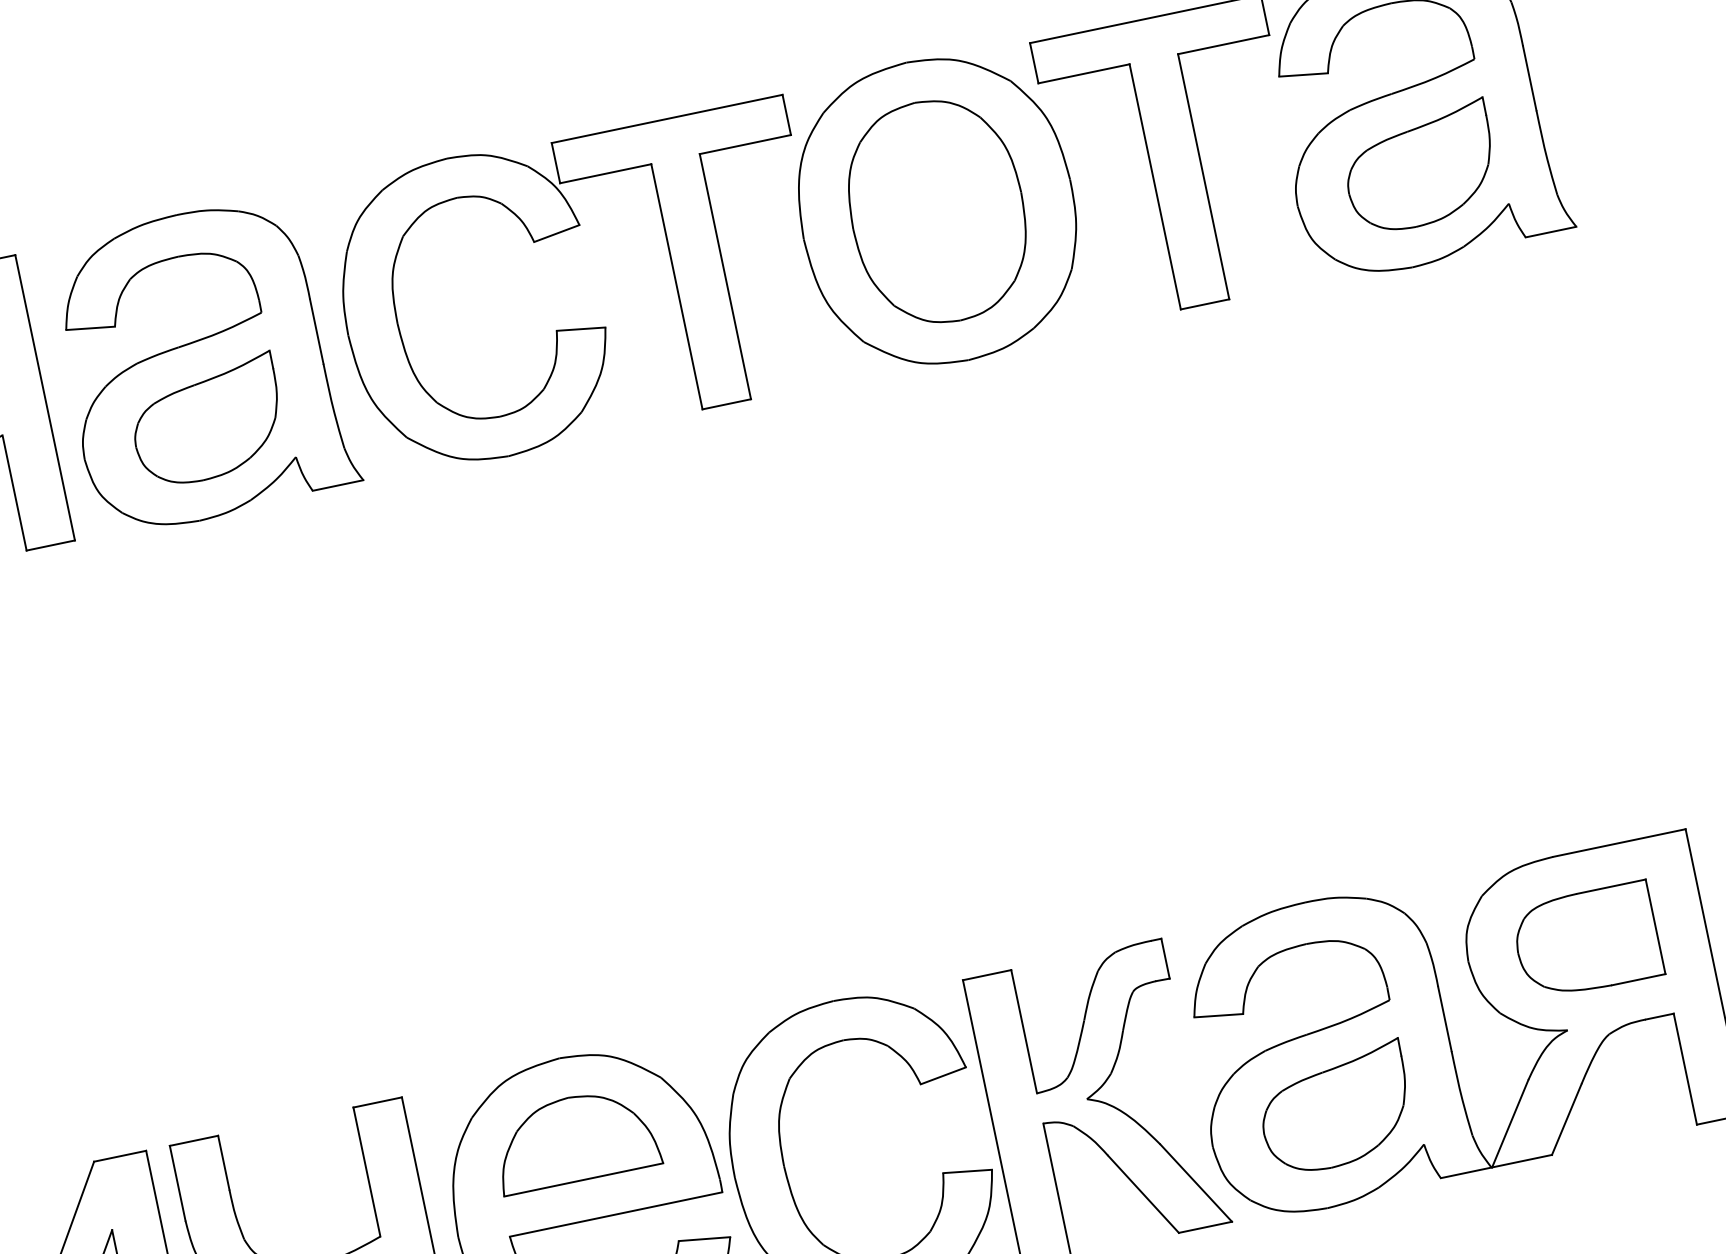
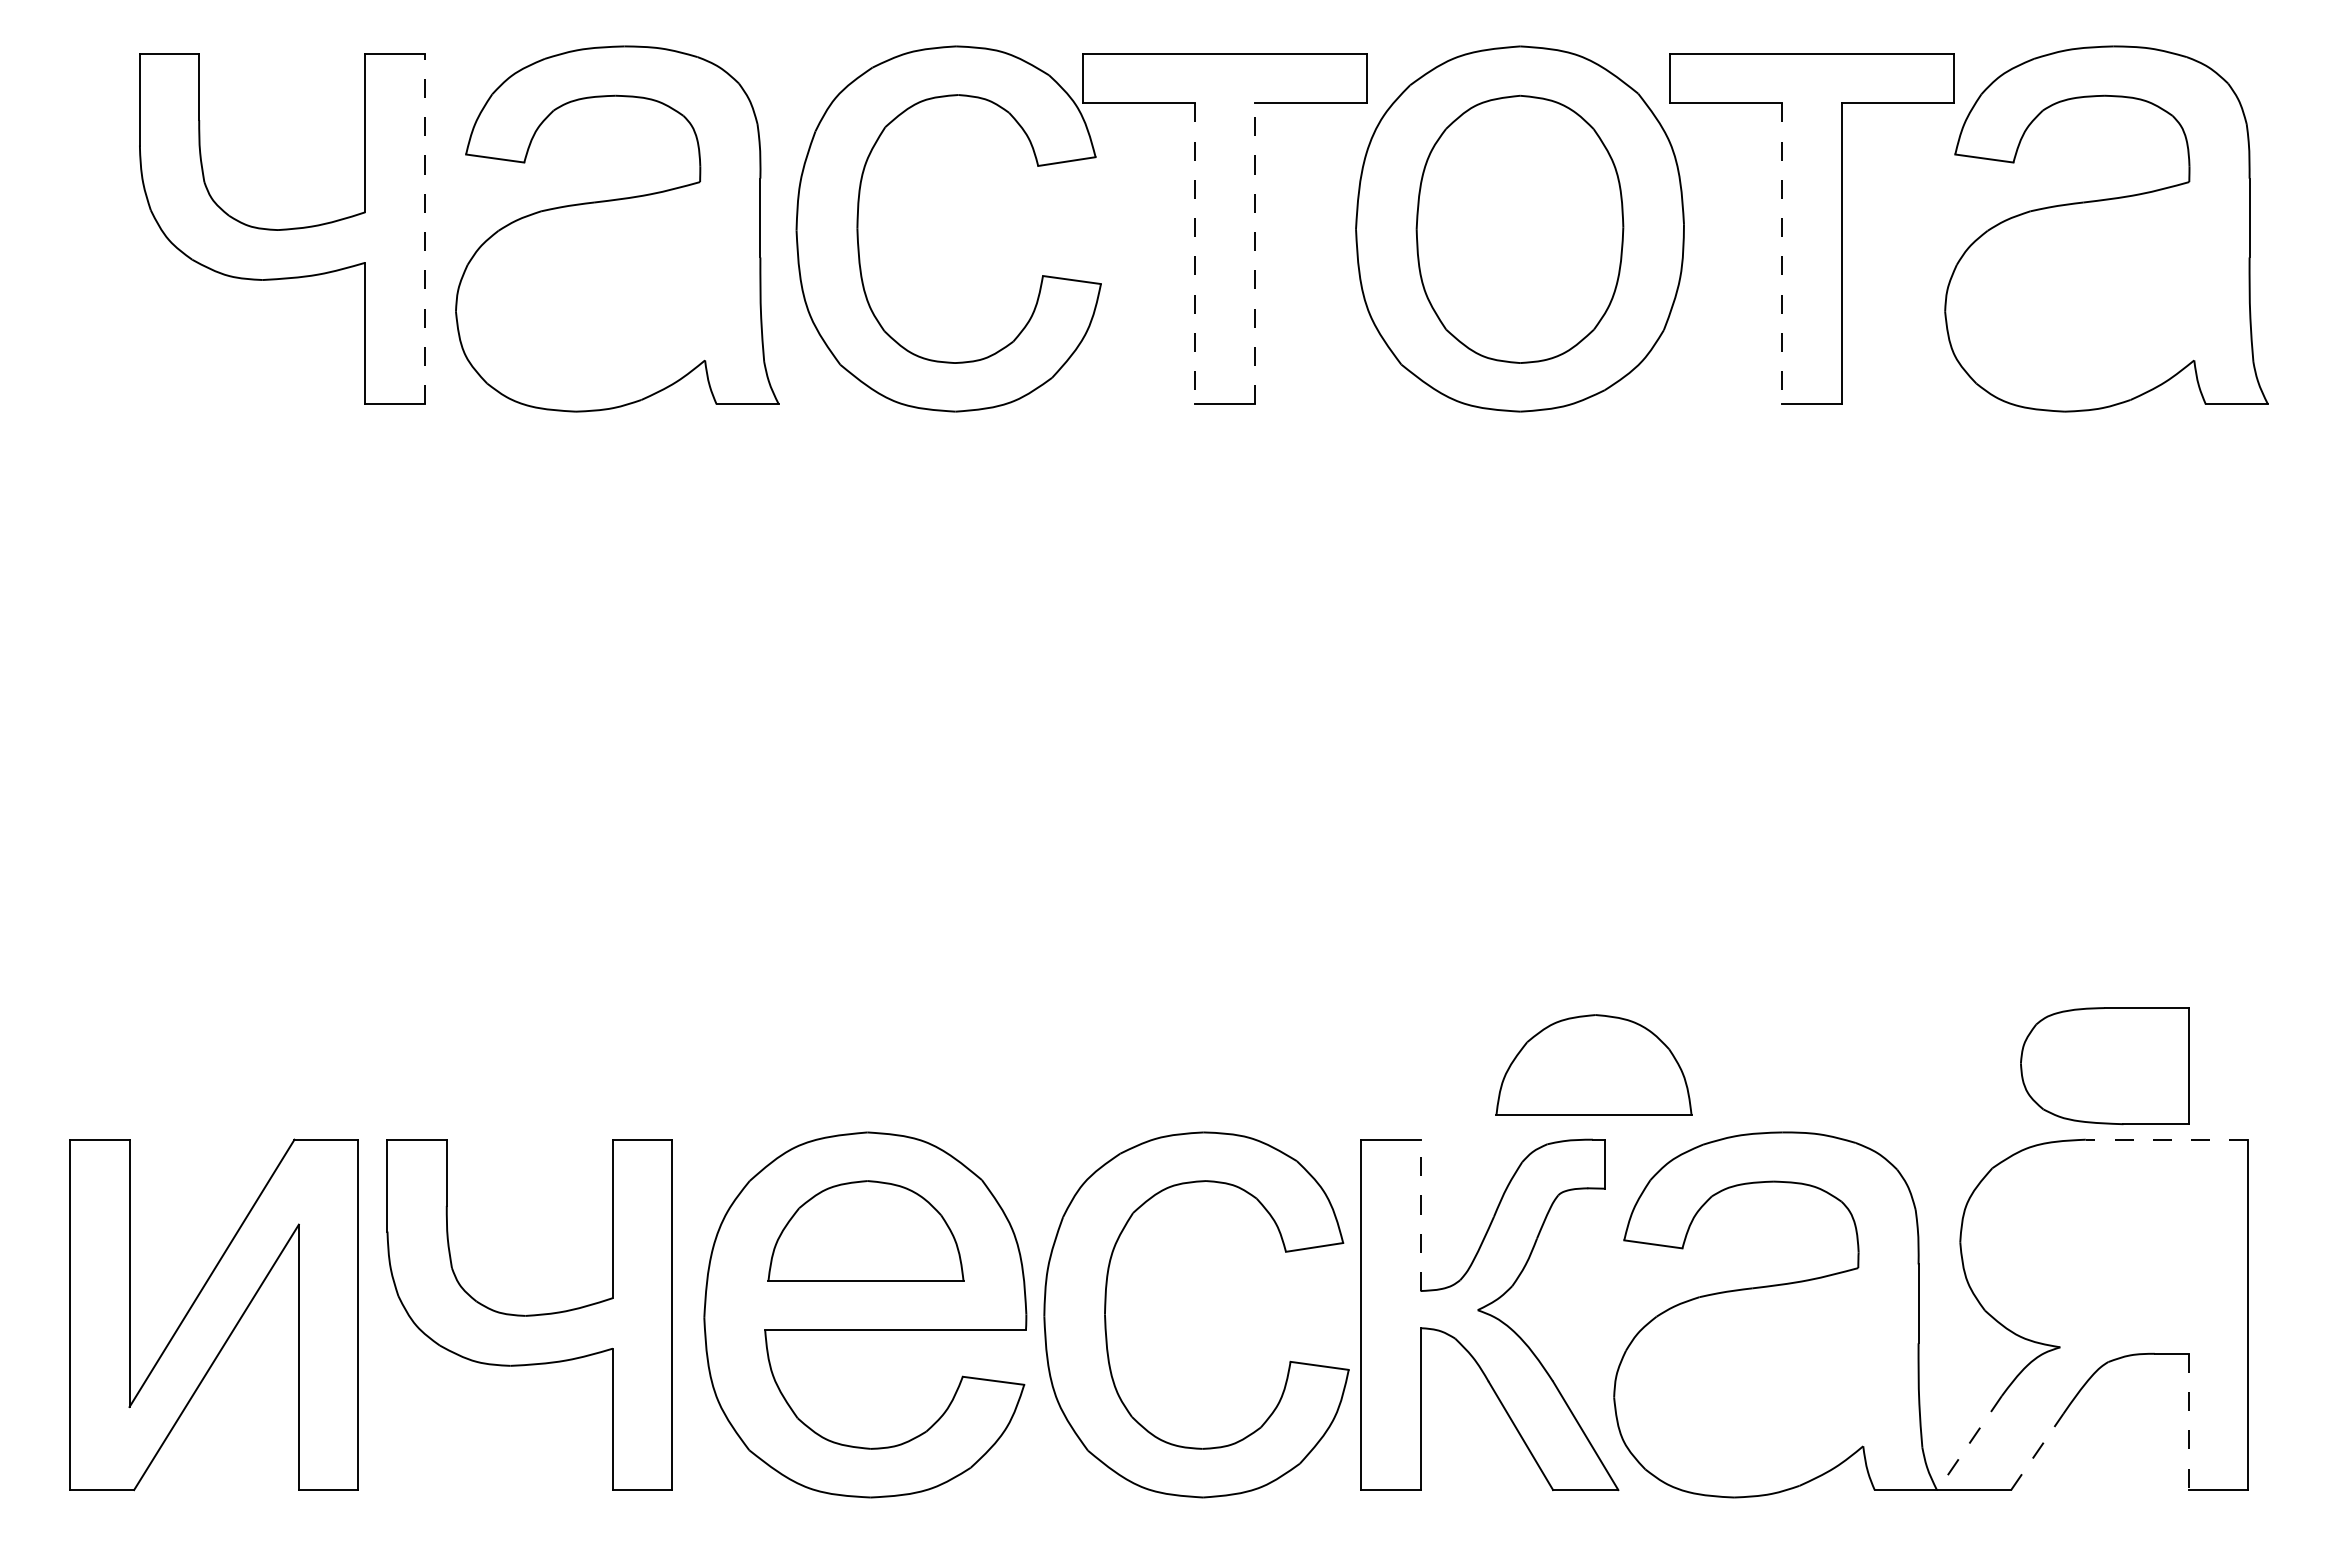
part: (1420, 167) -> (2098, 296), removed
line: (1155, 187) -> (1782, 254), solid -> dashed
line: (725, 276) -> (1254, 253), solid -> dashed
line: (677, 287) -> (1195, 254), solid -> dashed
line: (44, 397) -> (424, 228), solid -> dashed
part: (207, 421) -> (609, 296), removed
line: (1618, 842) -> (2166, 1139), solid -> dashed
part: (1139, 879) -> (1593, 1064), added
part: (1586, 941) -> (2104, 1066), moved
line: (1024, 1031) -> (1420, 1215), solid -> dashed
line: (1685, 1069) -> (2189, 1422), solid -> dashed
part: (1335, 1108) -> (1767, 1382), removed
line: (1566, 1119) -> (2037, 1451), solid -> dashed
line: (1510, 1124) -> (1969, 1443), solid -> dashed

